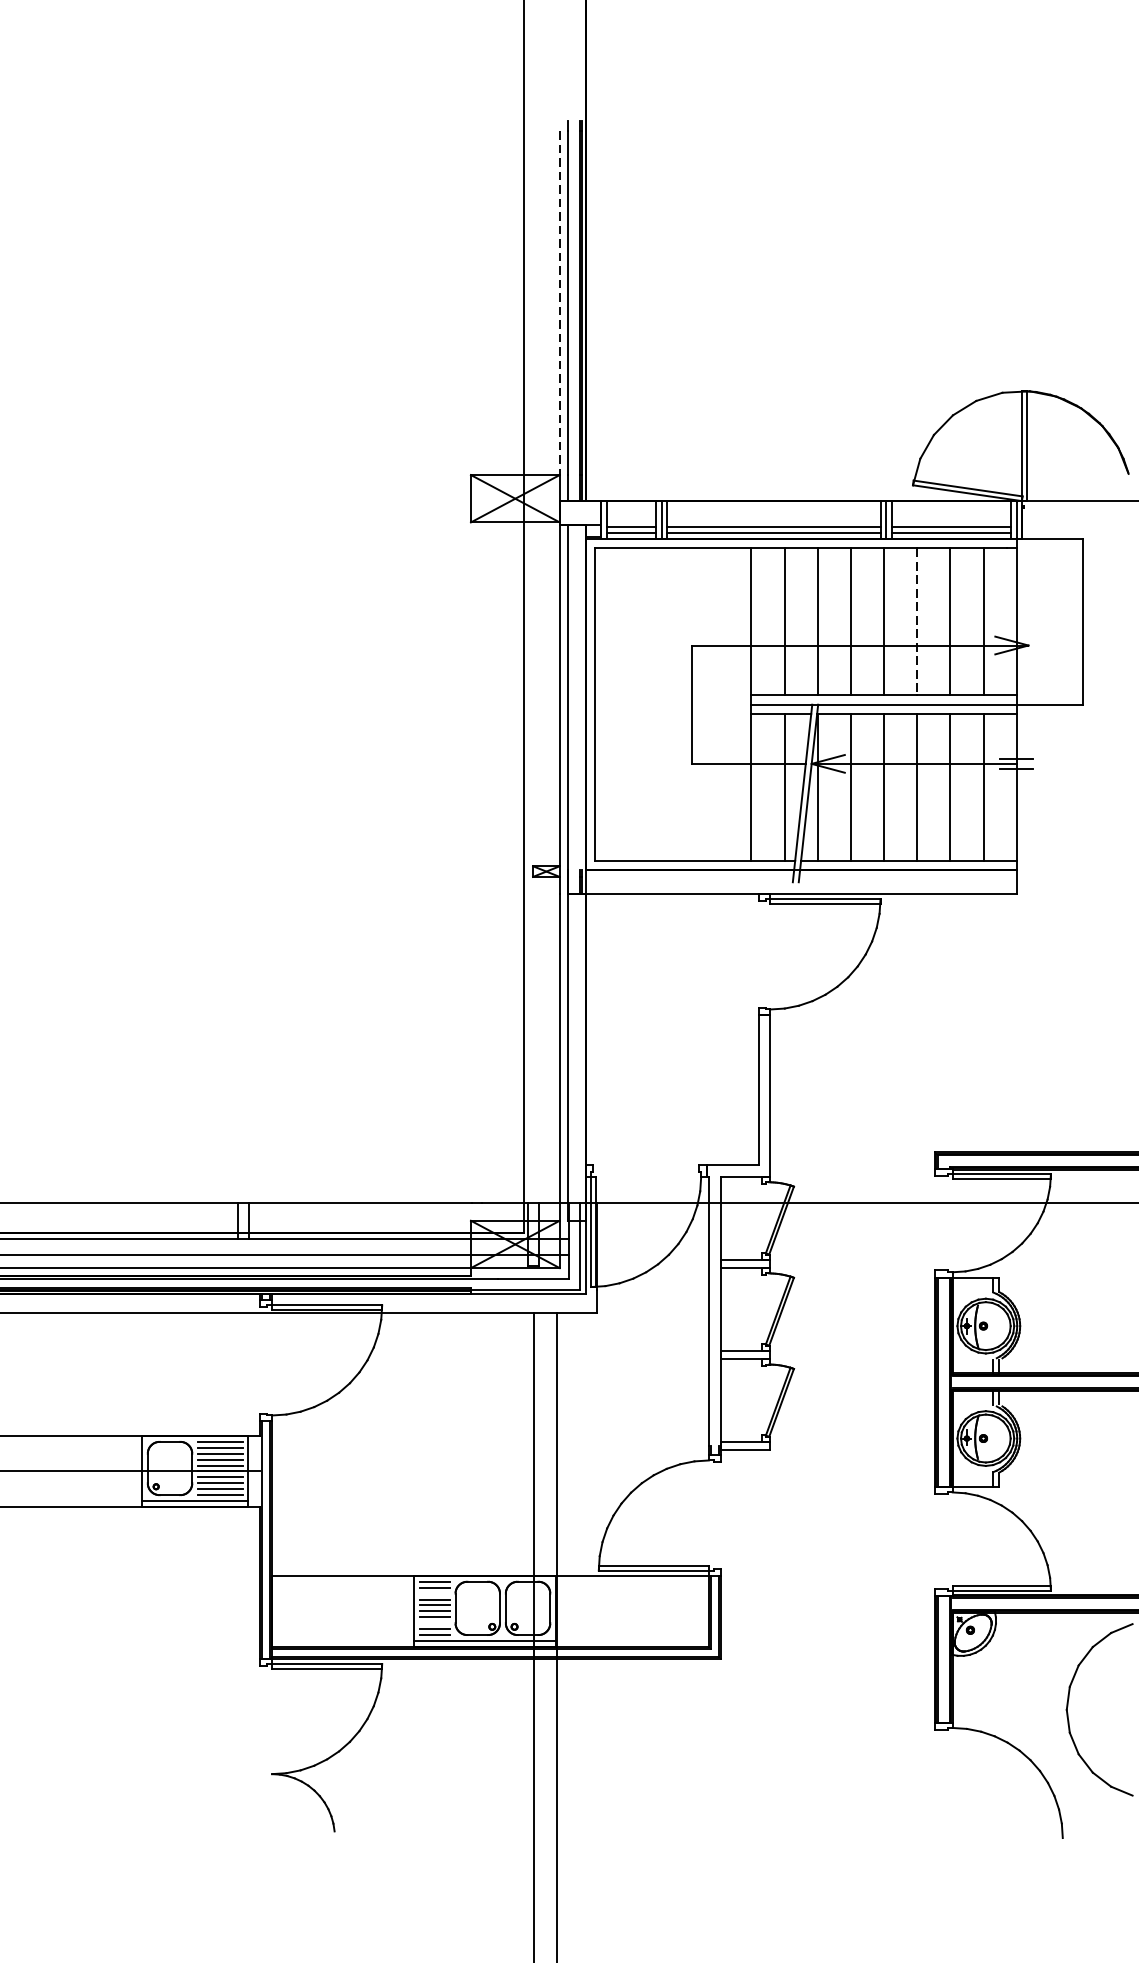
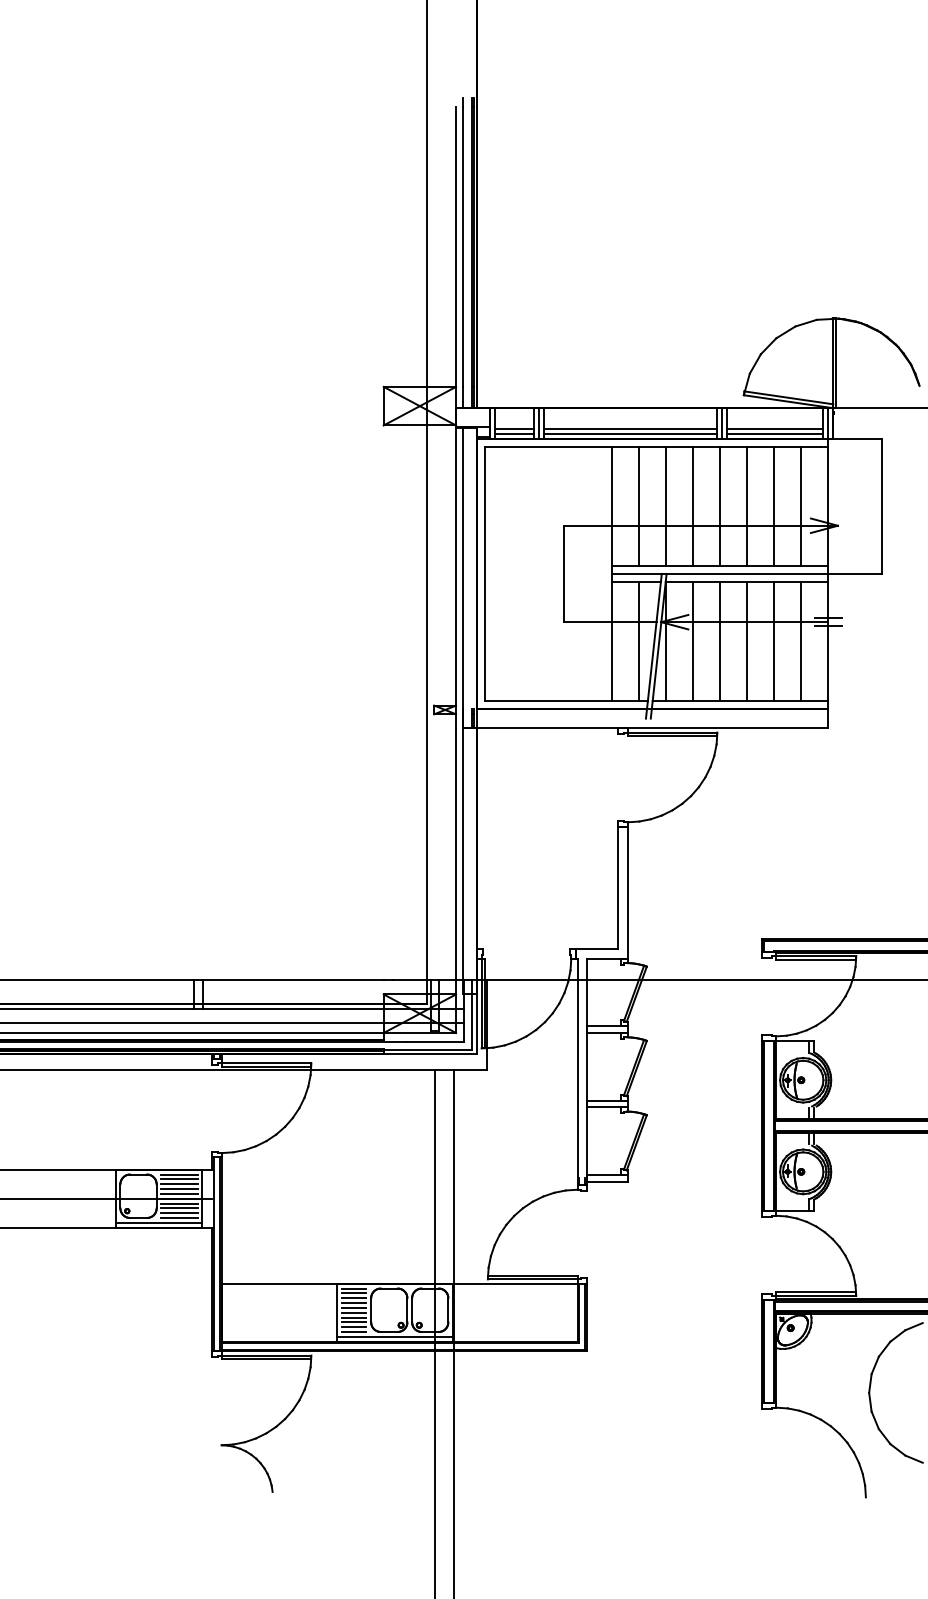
line: (560, 303) -> (456, 247), dashed -> solid
line: (917, 621) -> (747, 506), dashed -> solid
line: (435, 1593) -> (354, 1298), added
line: (435, 1623) -> (354, 1322), added

